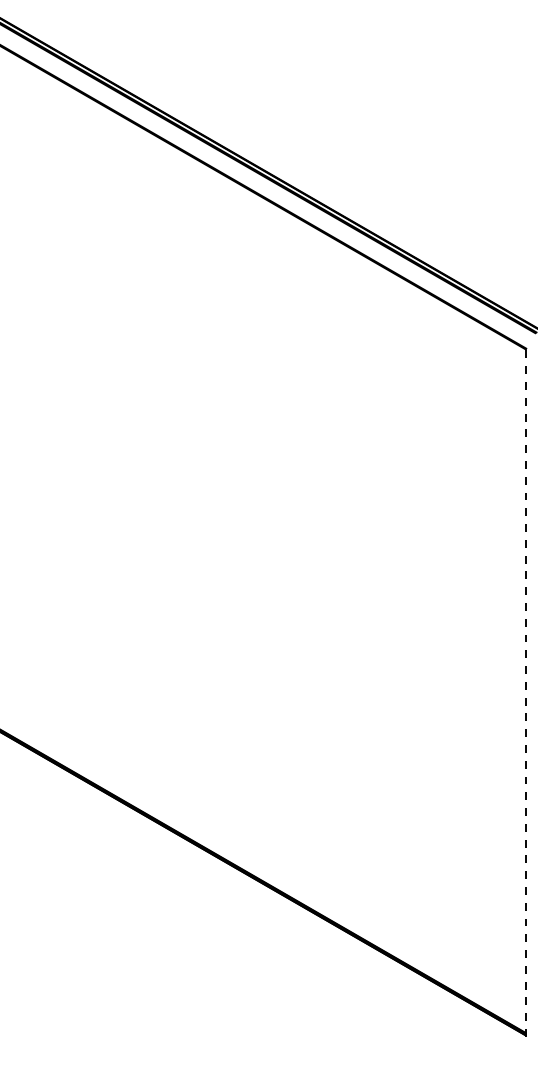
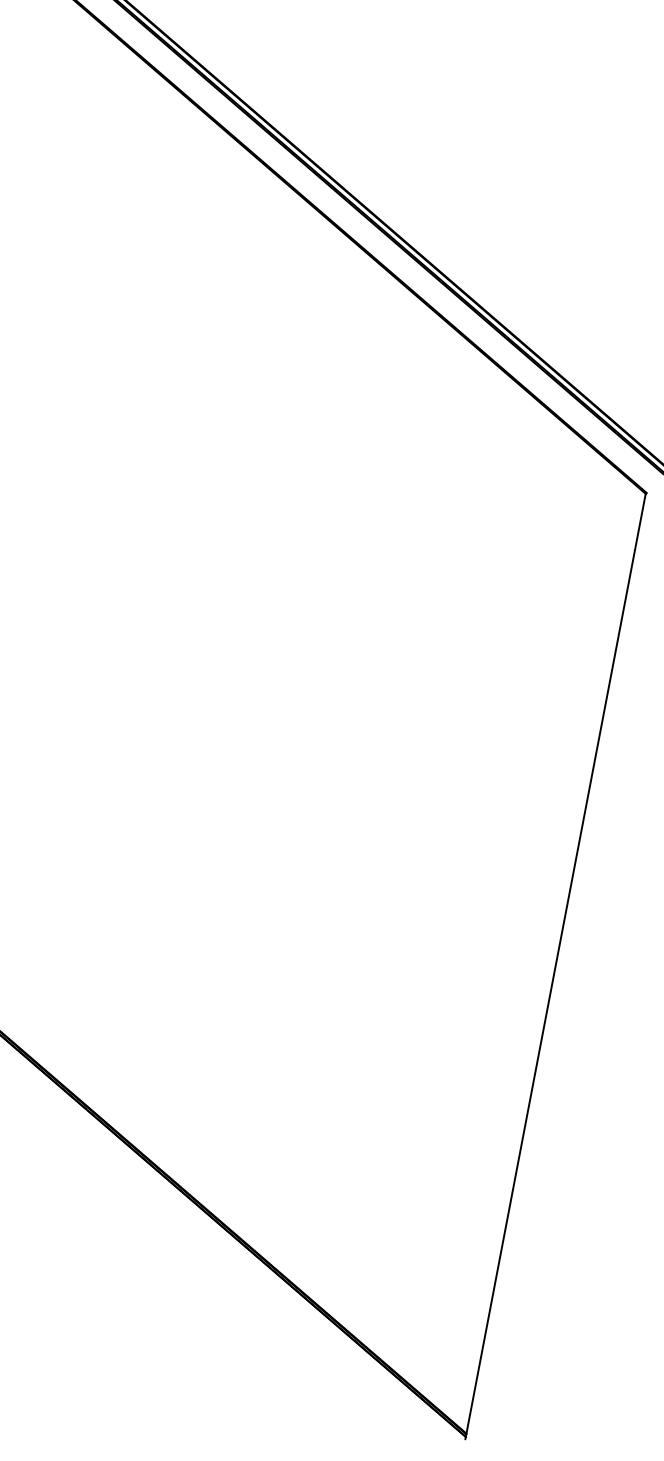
line: (525, 693) -> (555, 967), dashed -> solid

